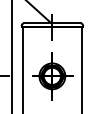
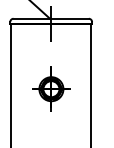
part: (52, 76) -> (51, 89), size x0.7

